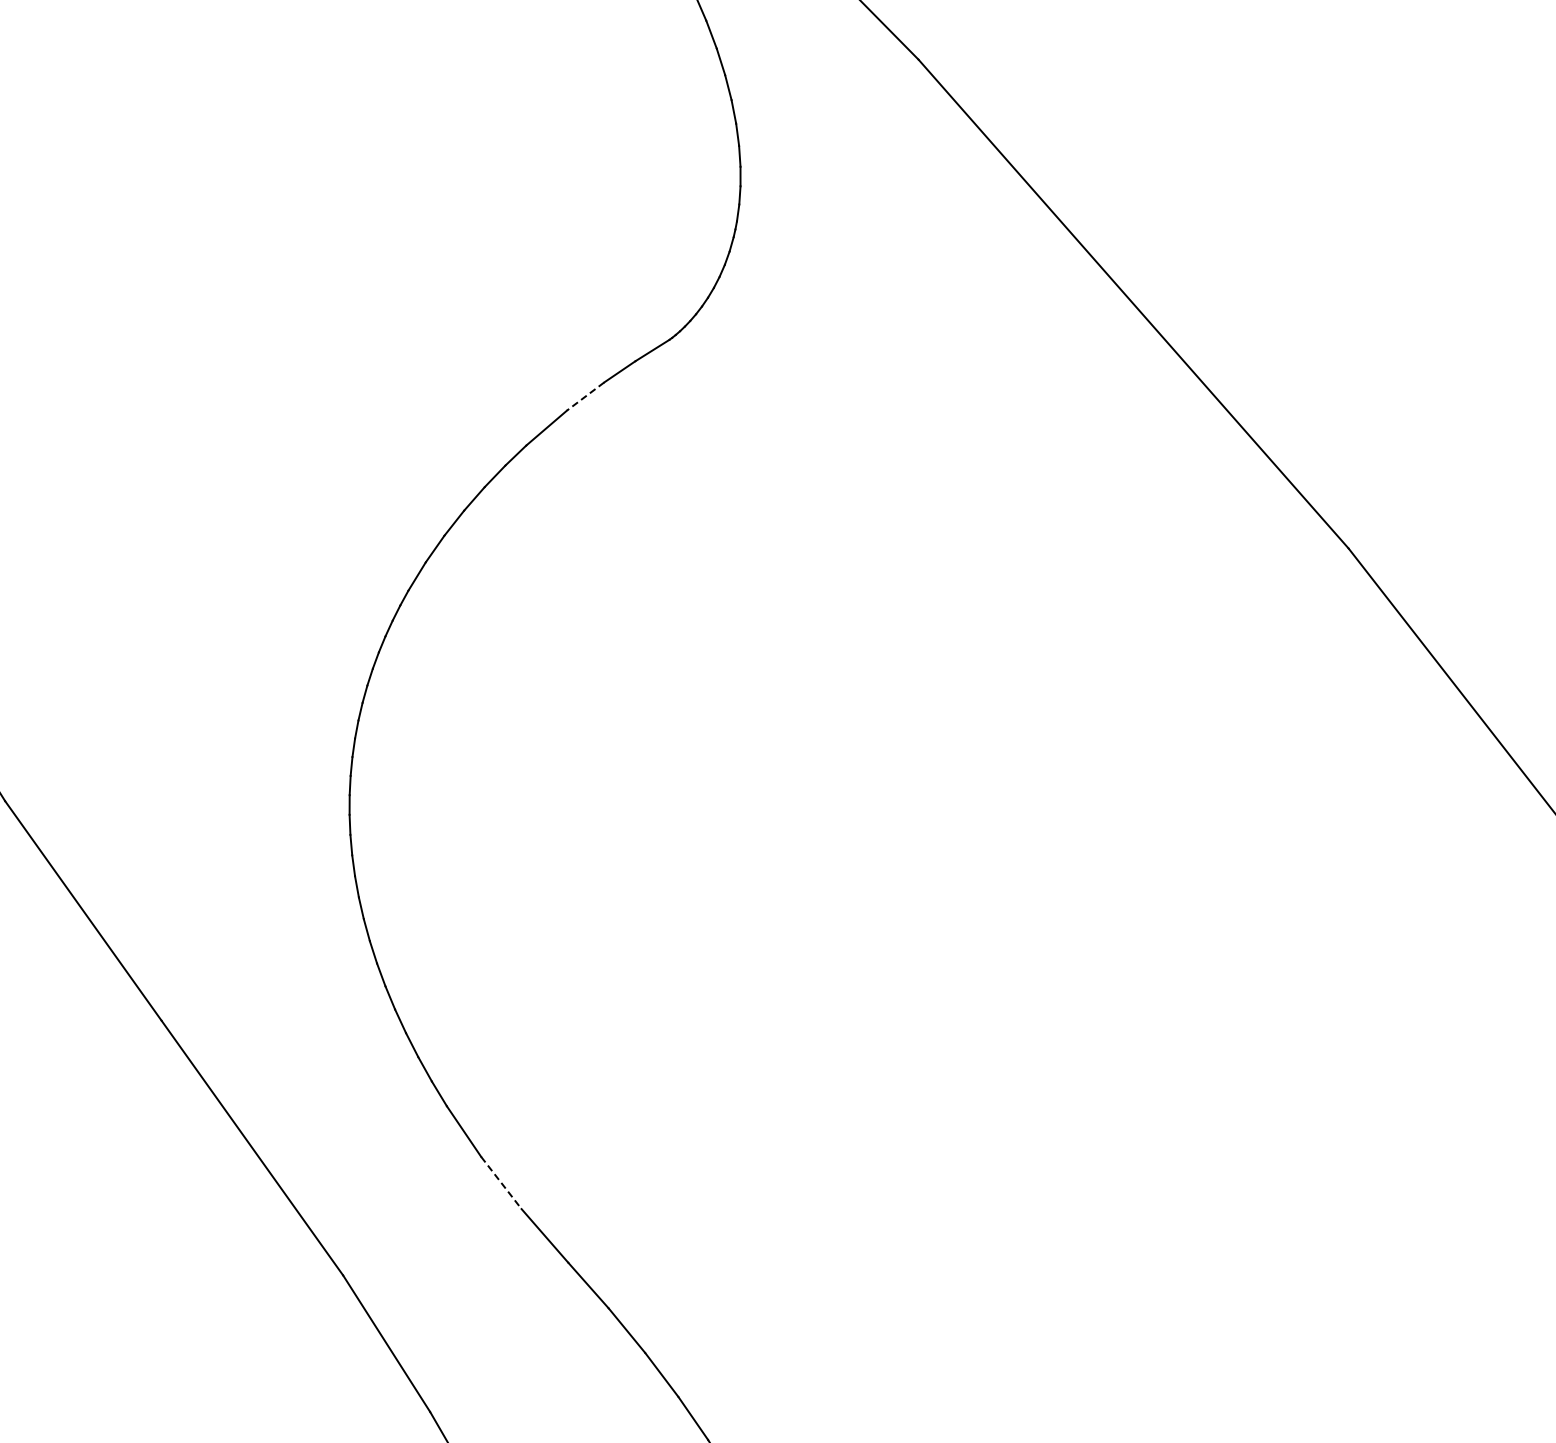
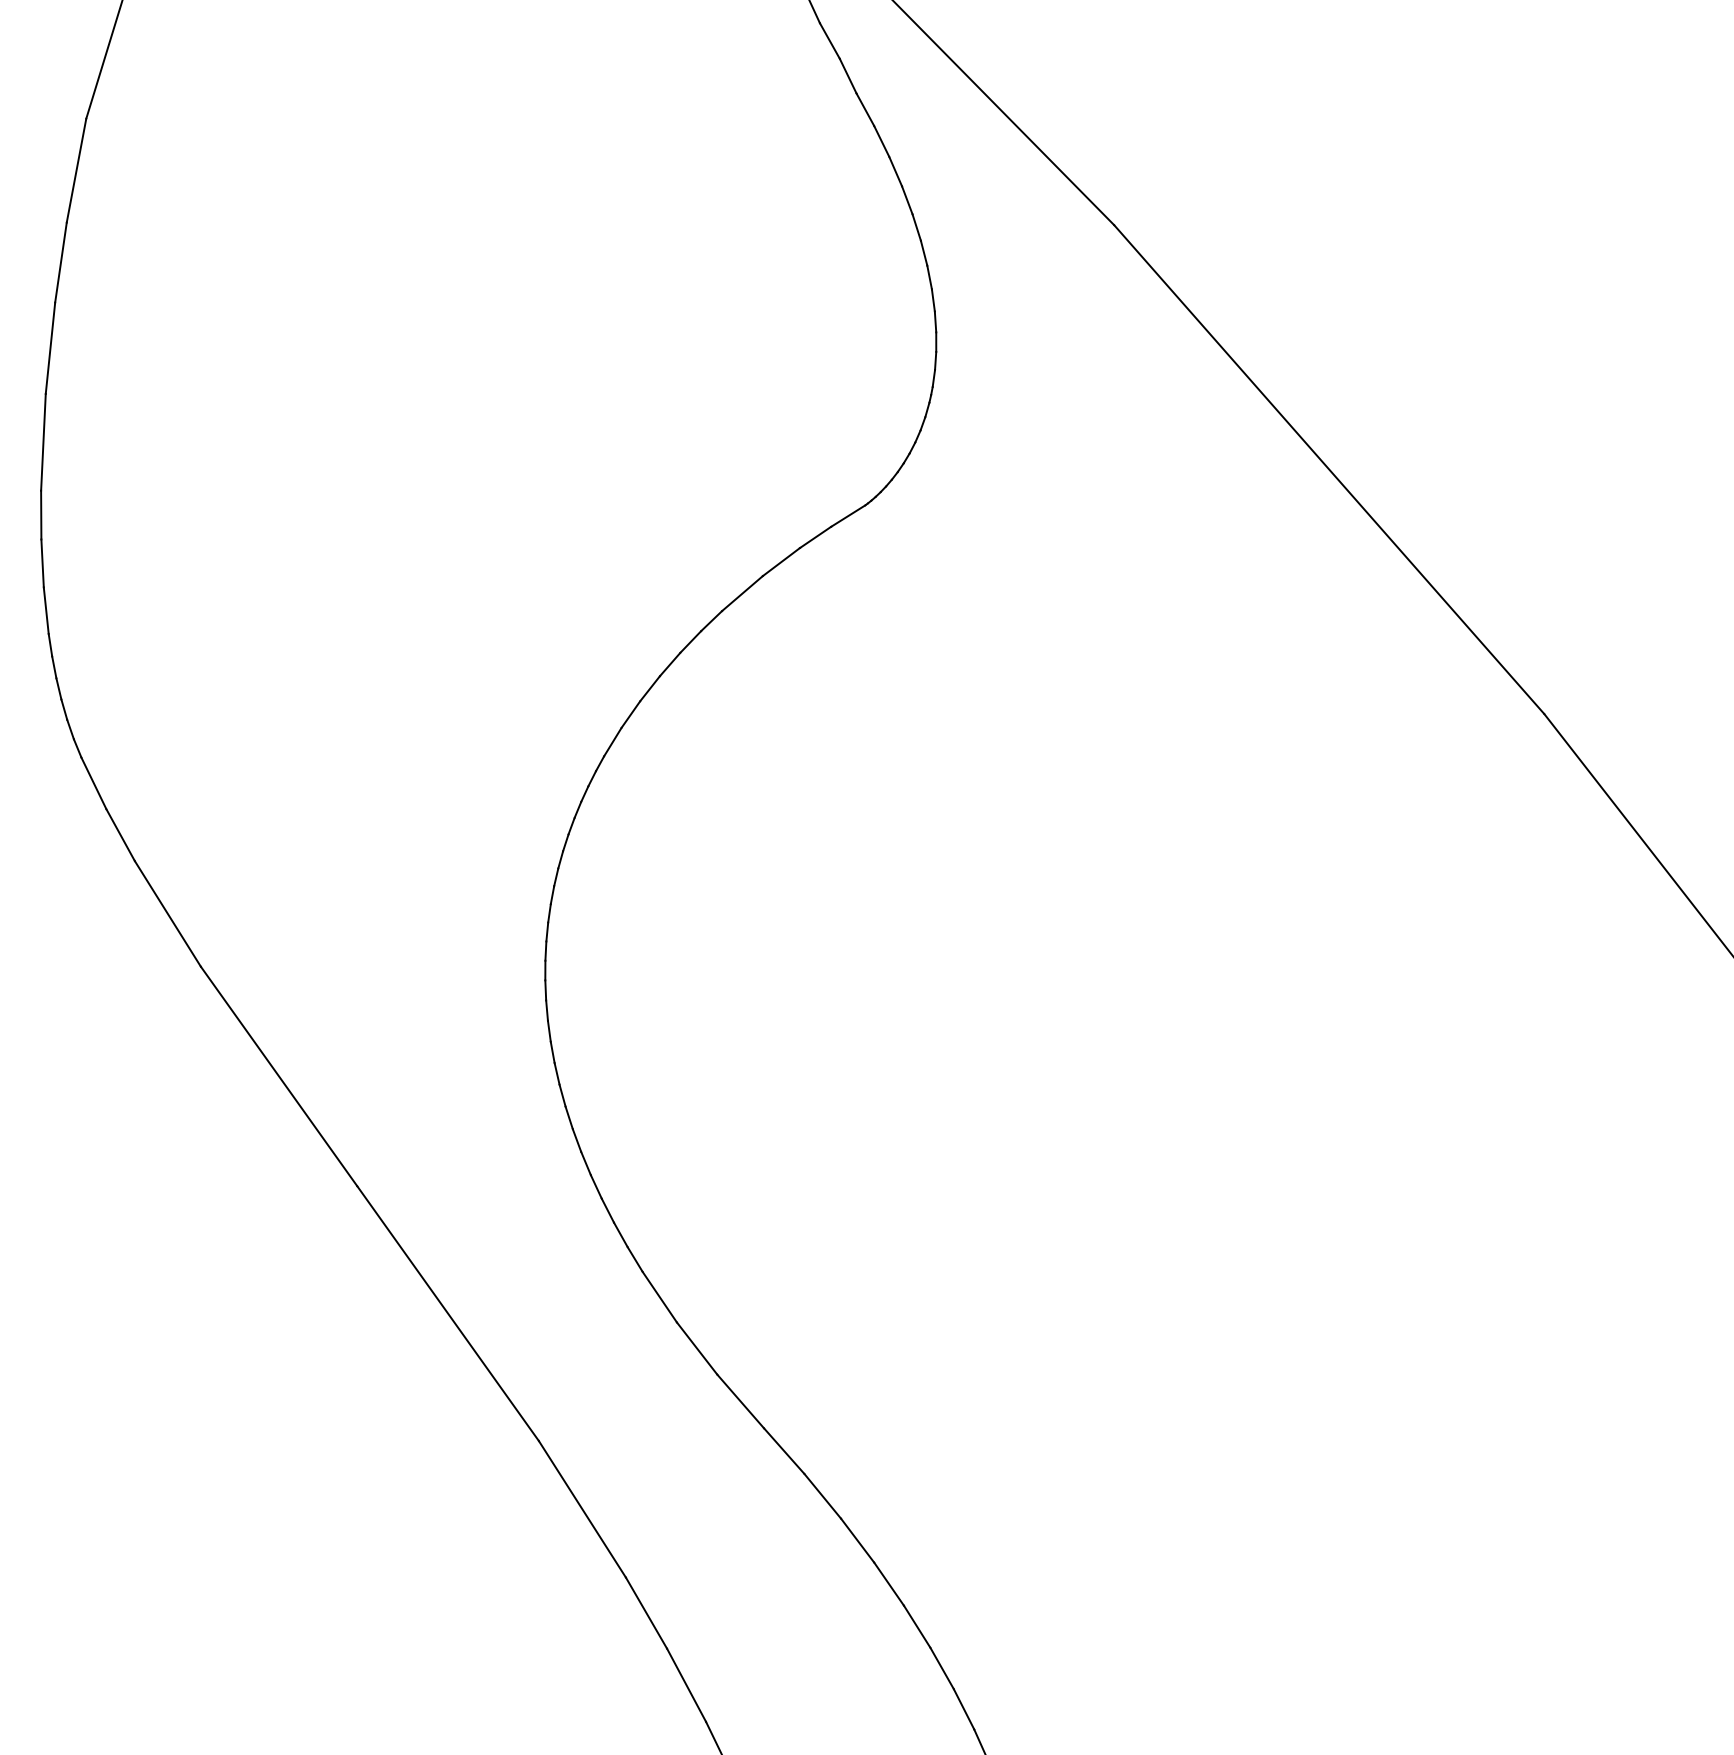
line: (584, 396) -> (780, 562), dashed -> solid
line: (501, 1182) -> (697, 1348), dashed -> solid

